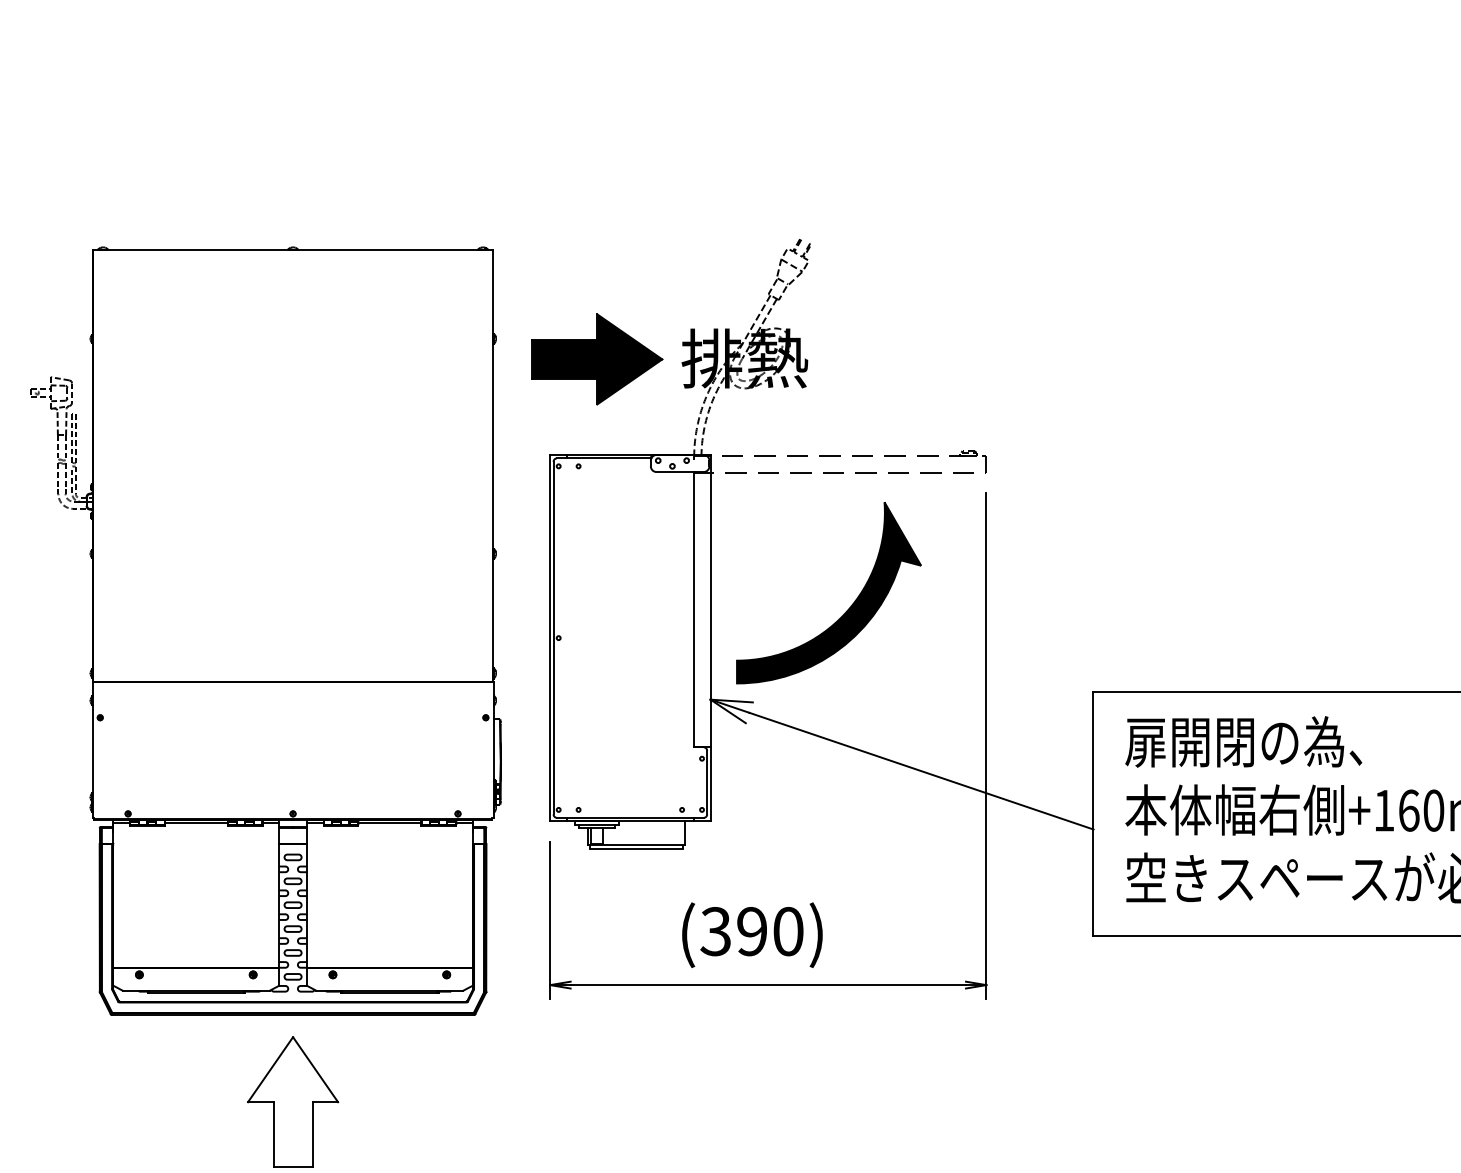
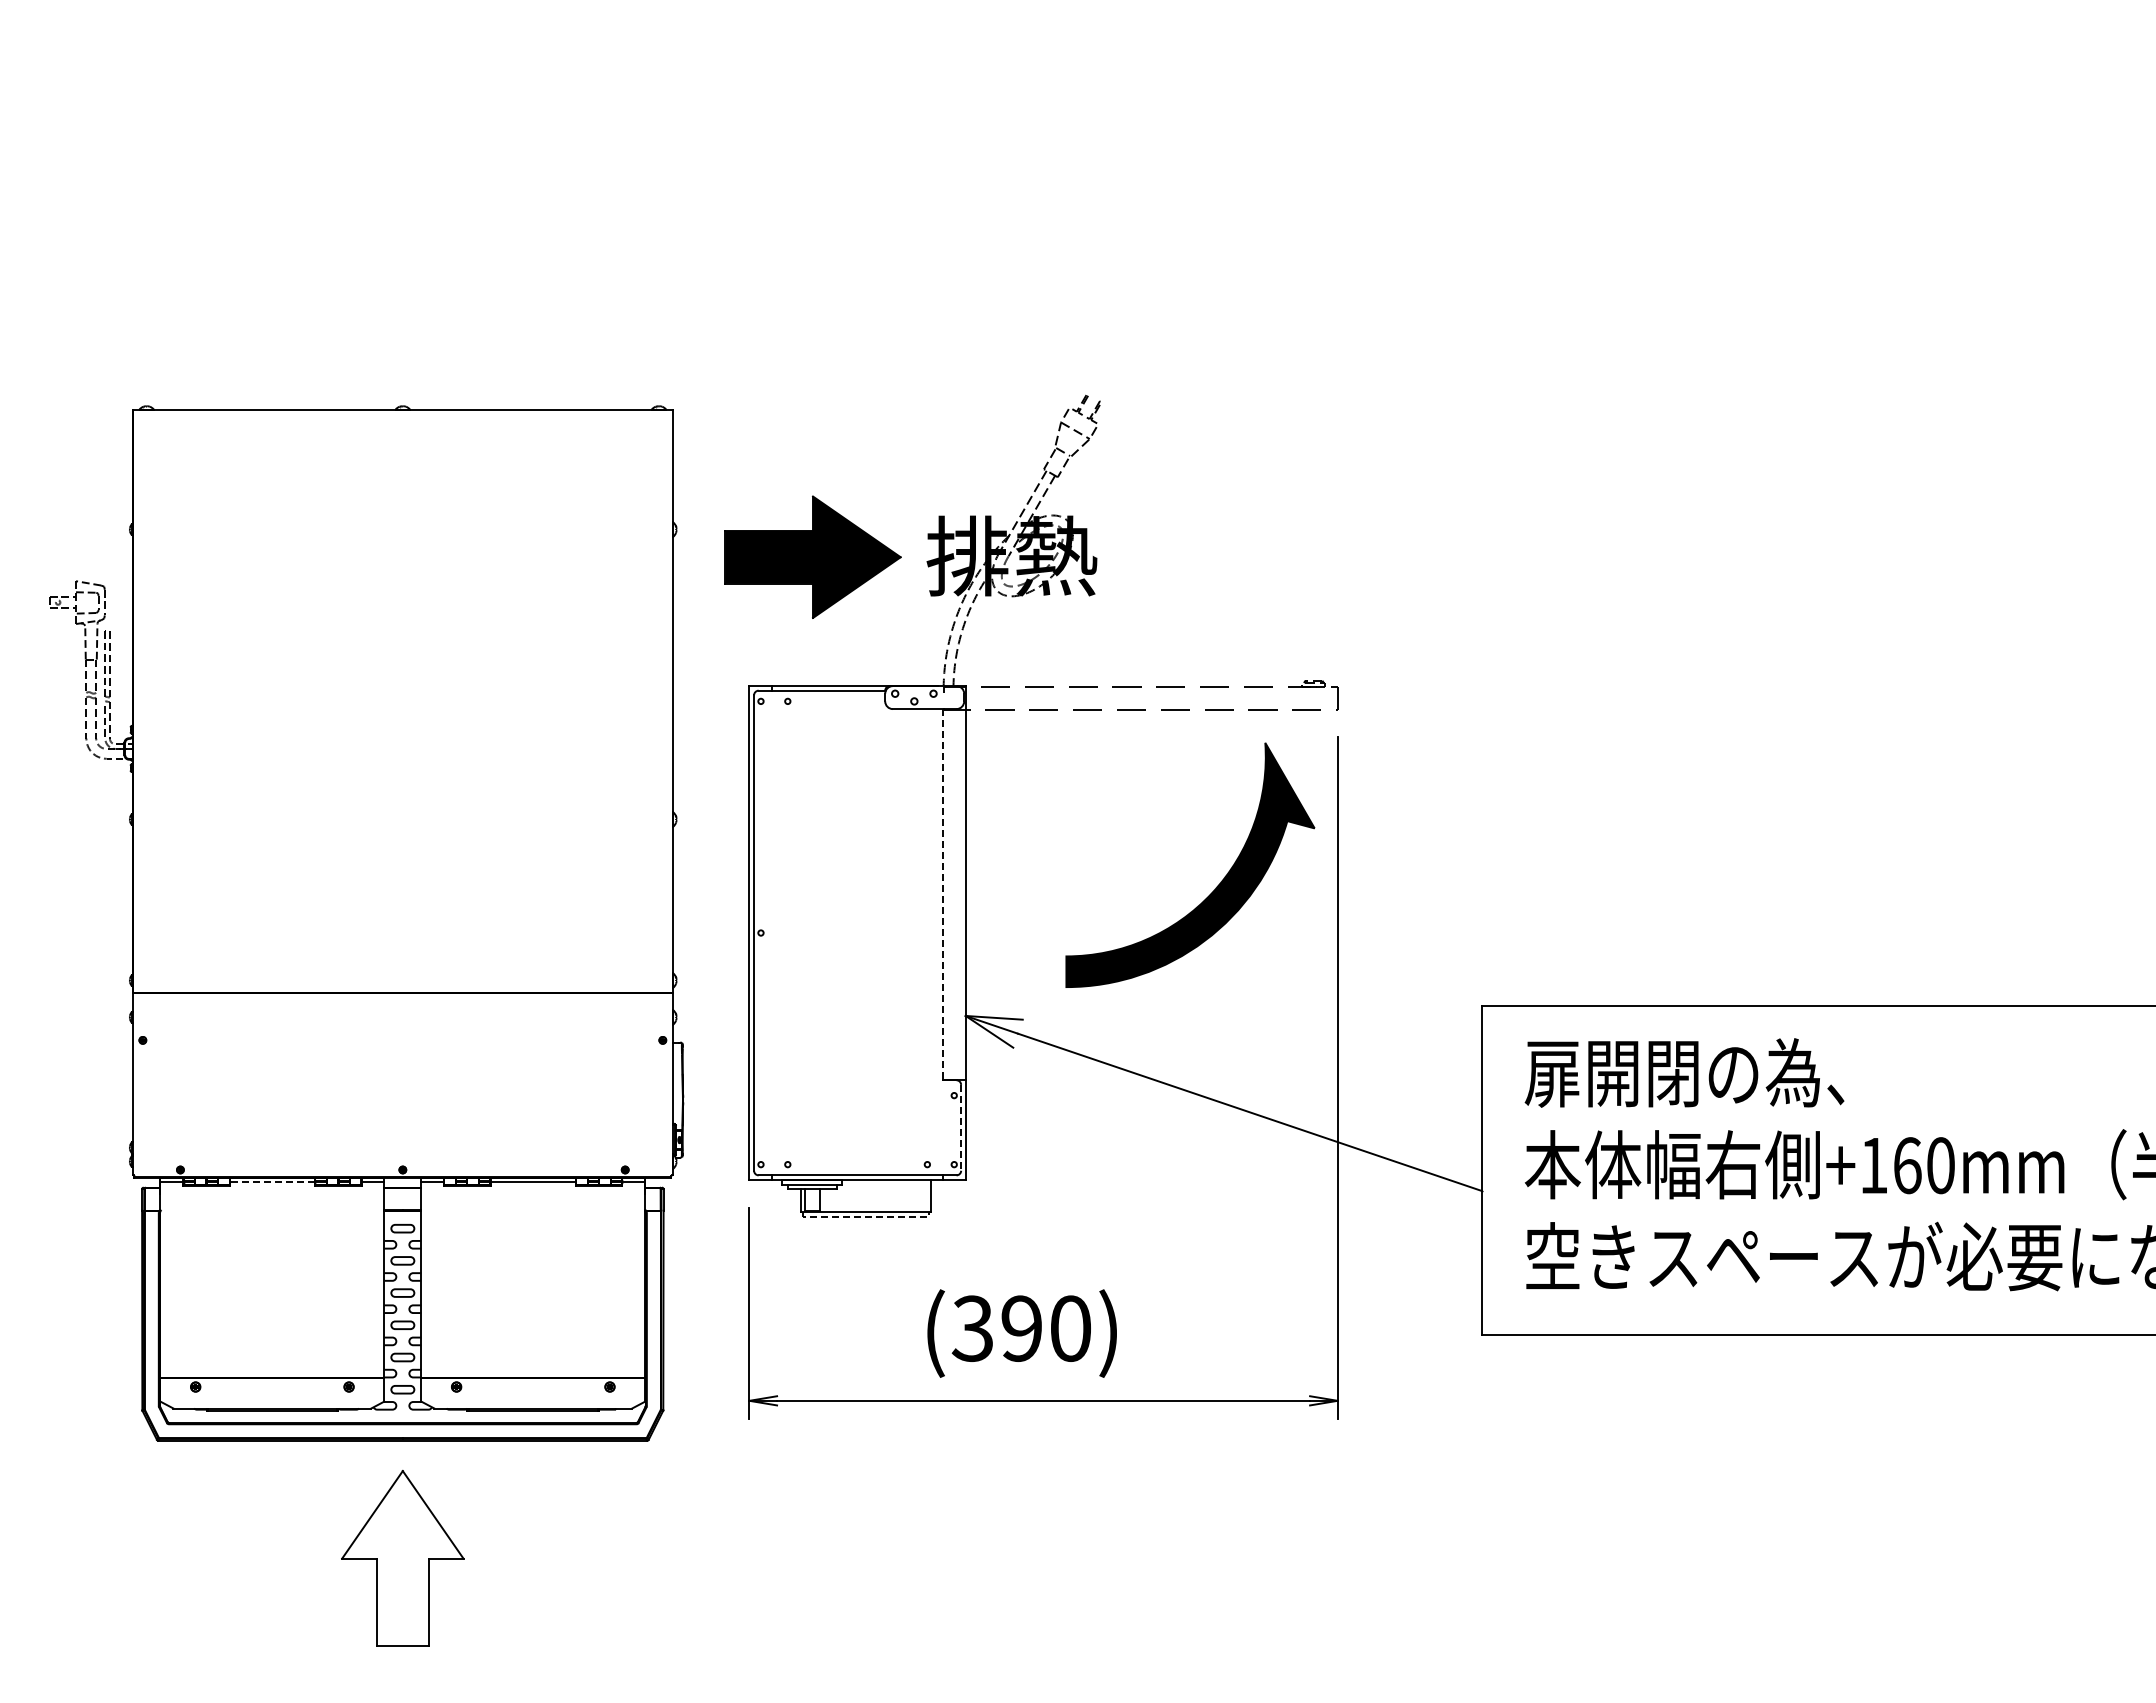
line: (693, 609) -> (942, 894), solid -> dashed
part: (847, 609) -> (1215, 887), moved
line: (707, 782) -> (961, 1127), solid -> dashed
line: (196, 823) -> (272, 1182), solid -> dashed
line: (636, 848) -> (866, 1216), solid -> dashed

